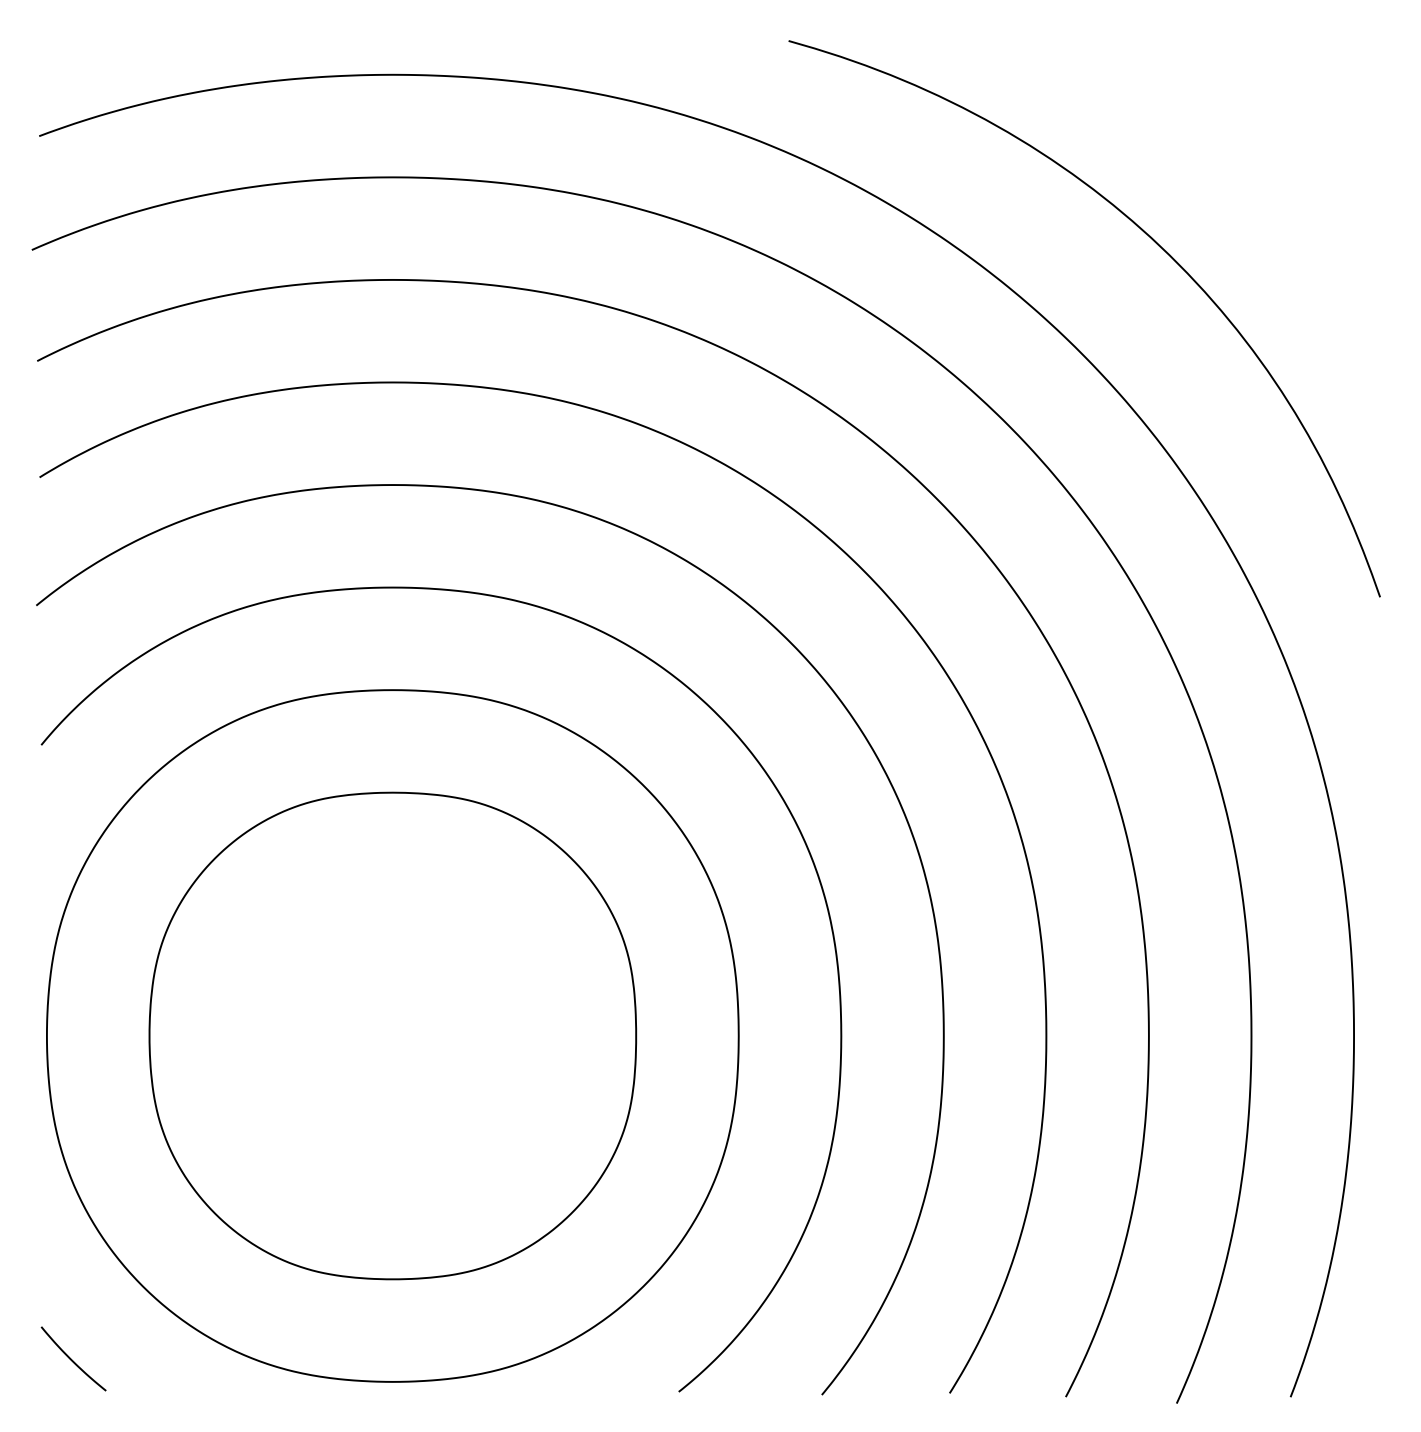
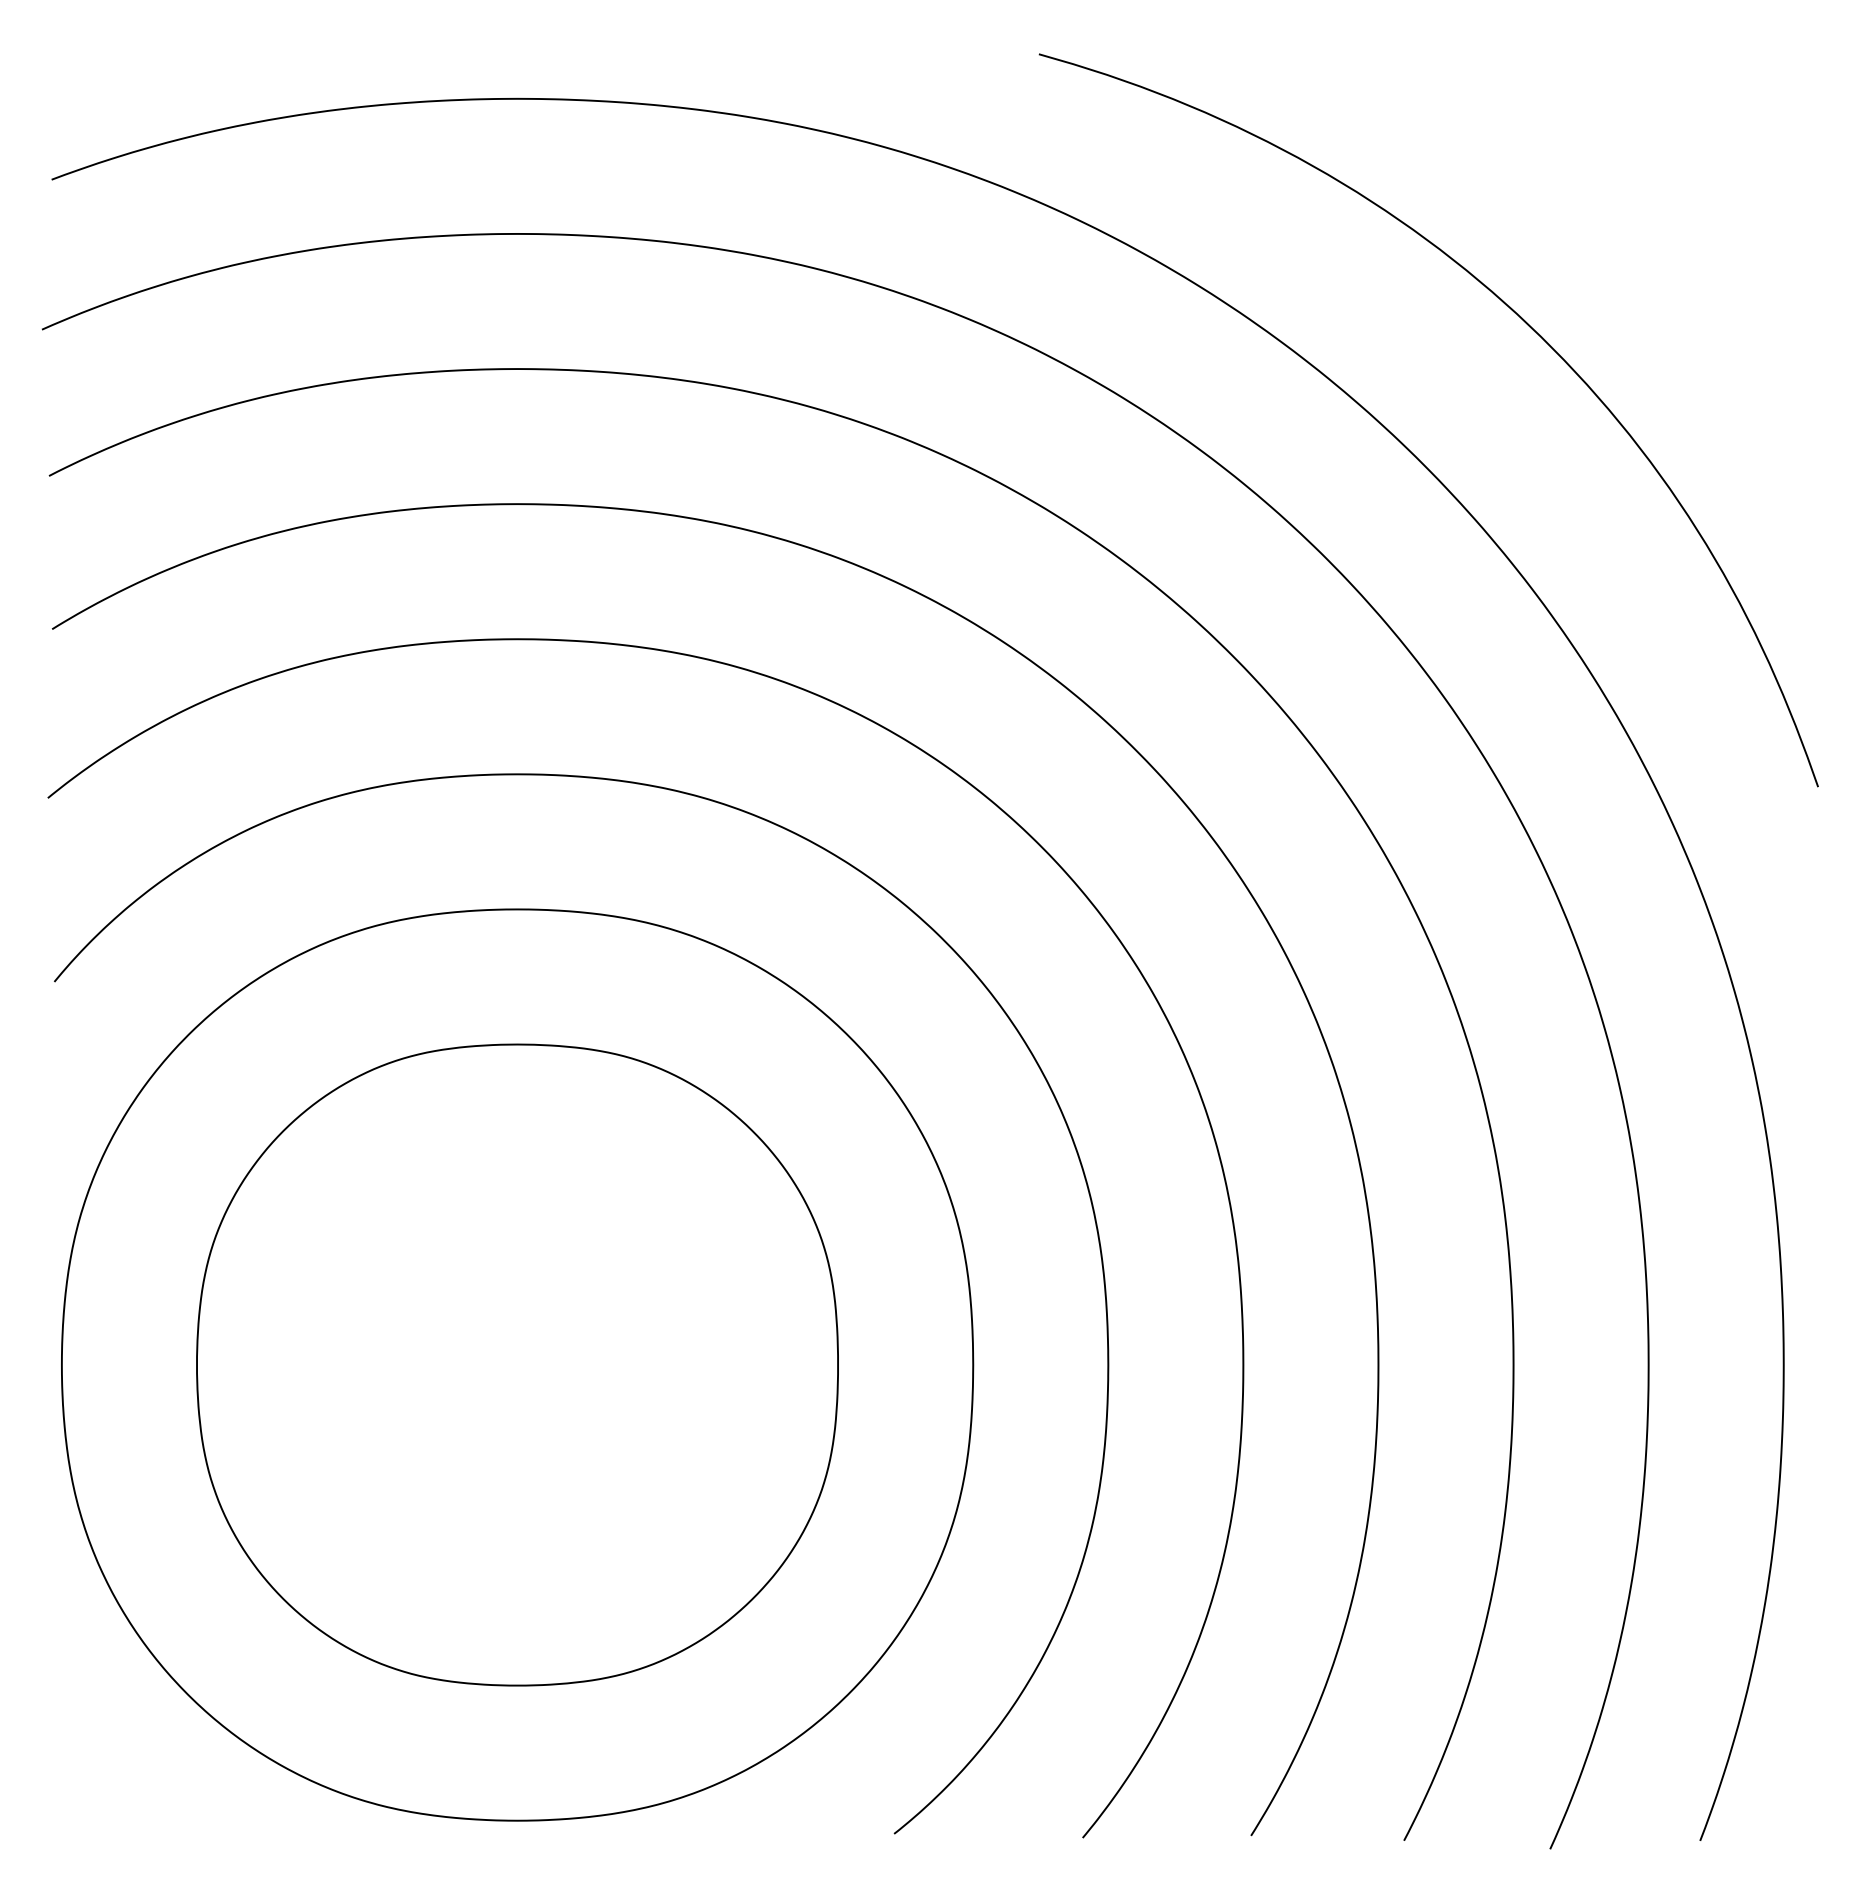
curve: (72, 1359) -> (95, 1791), removed

